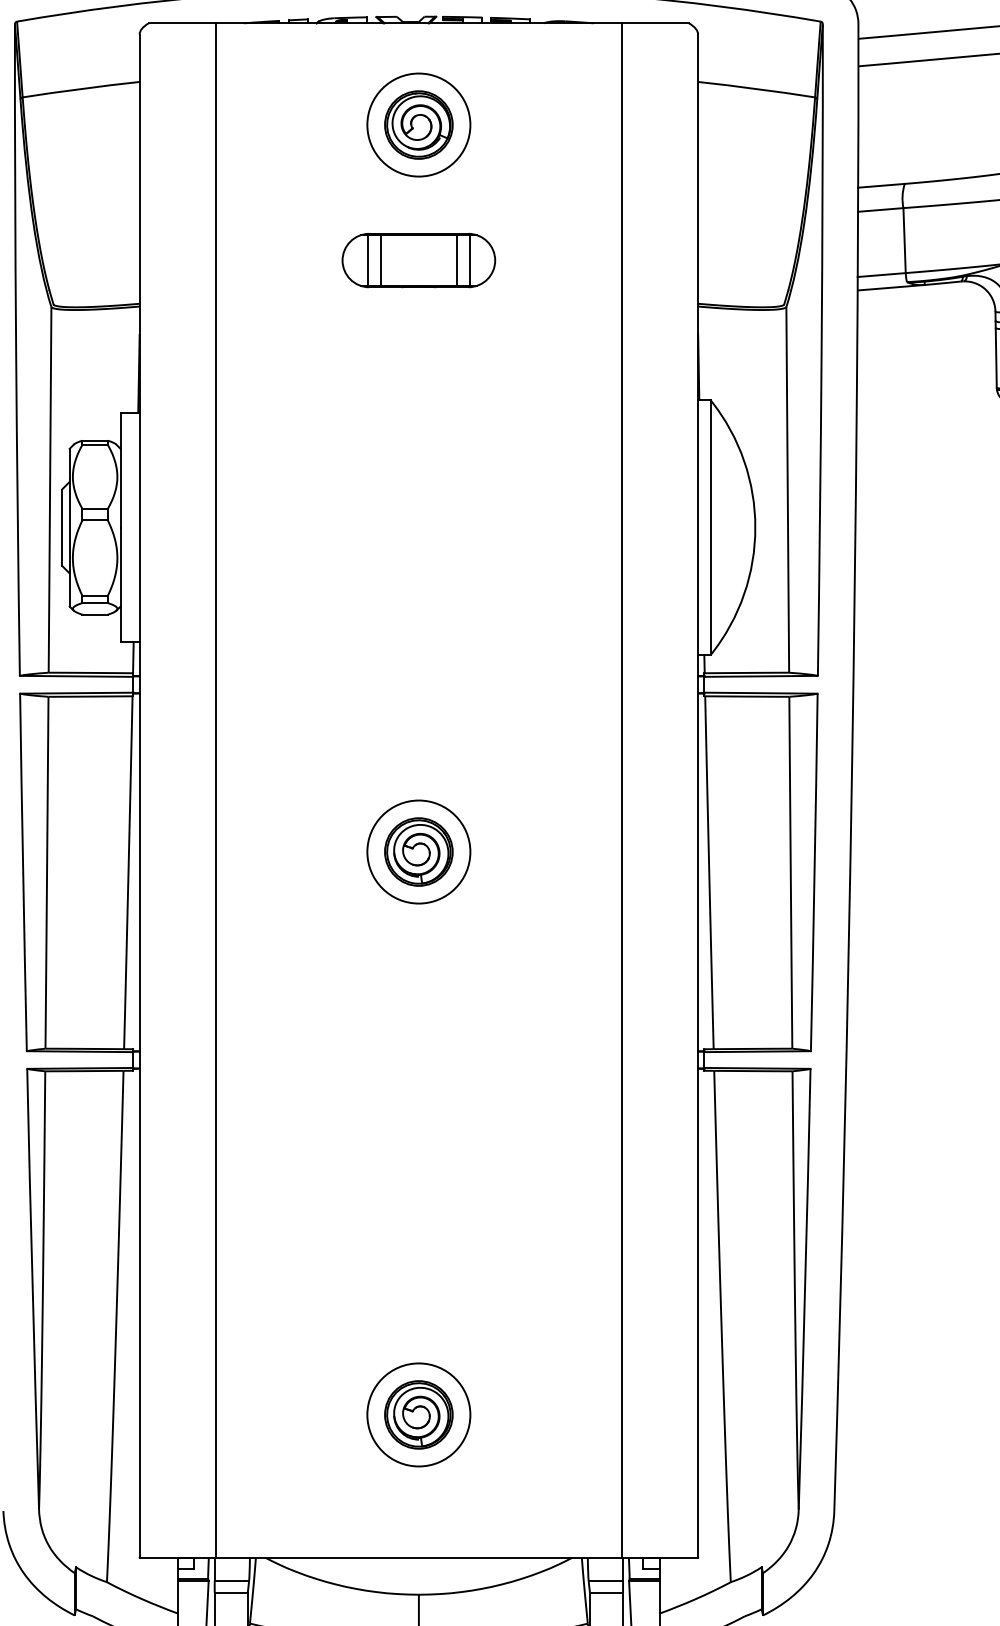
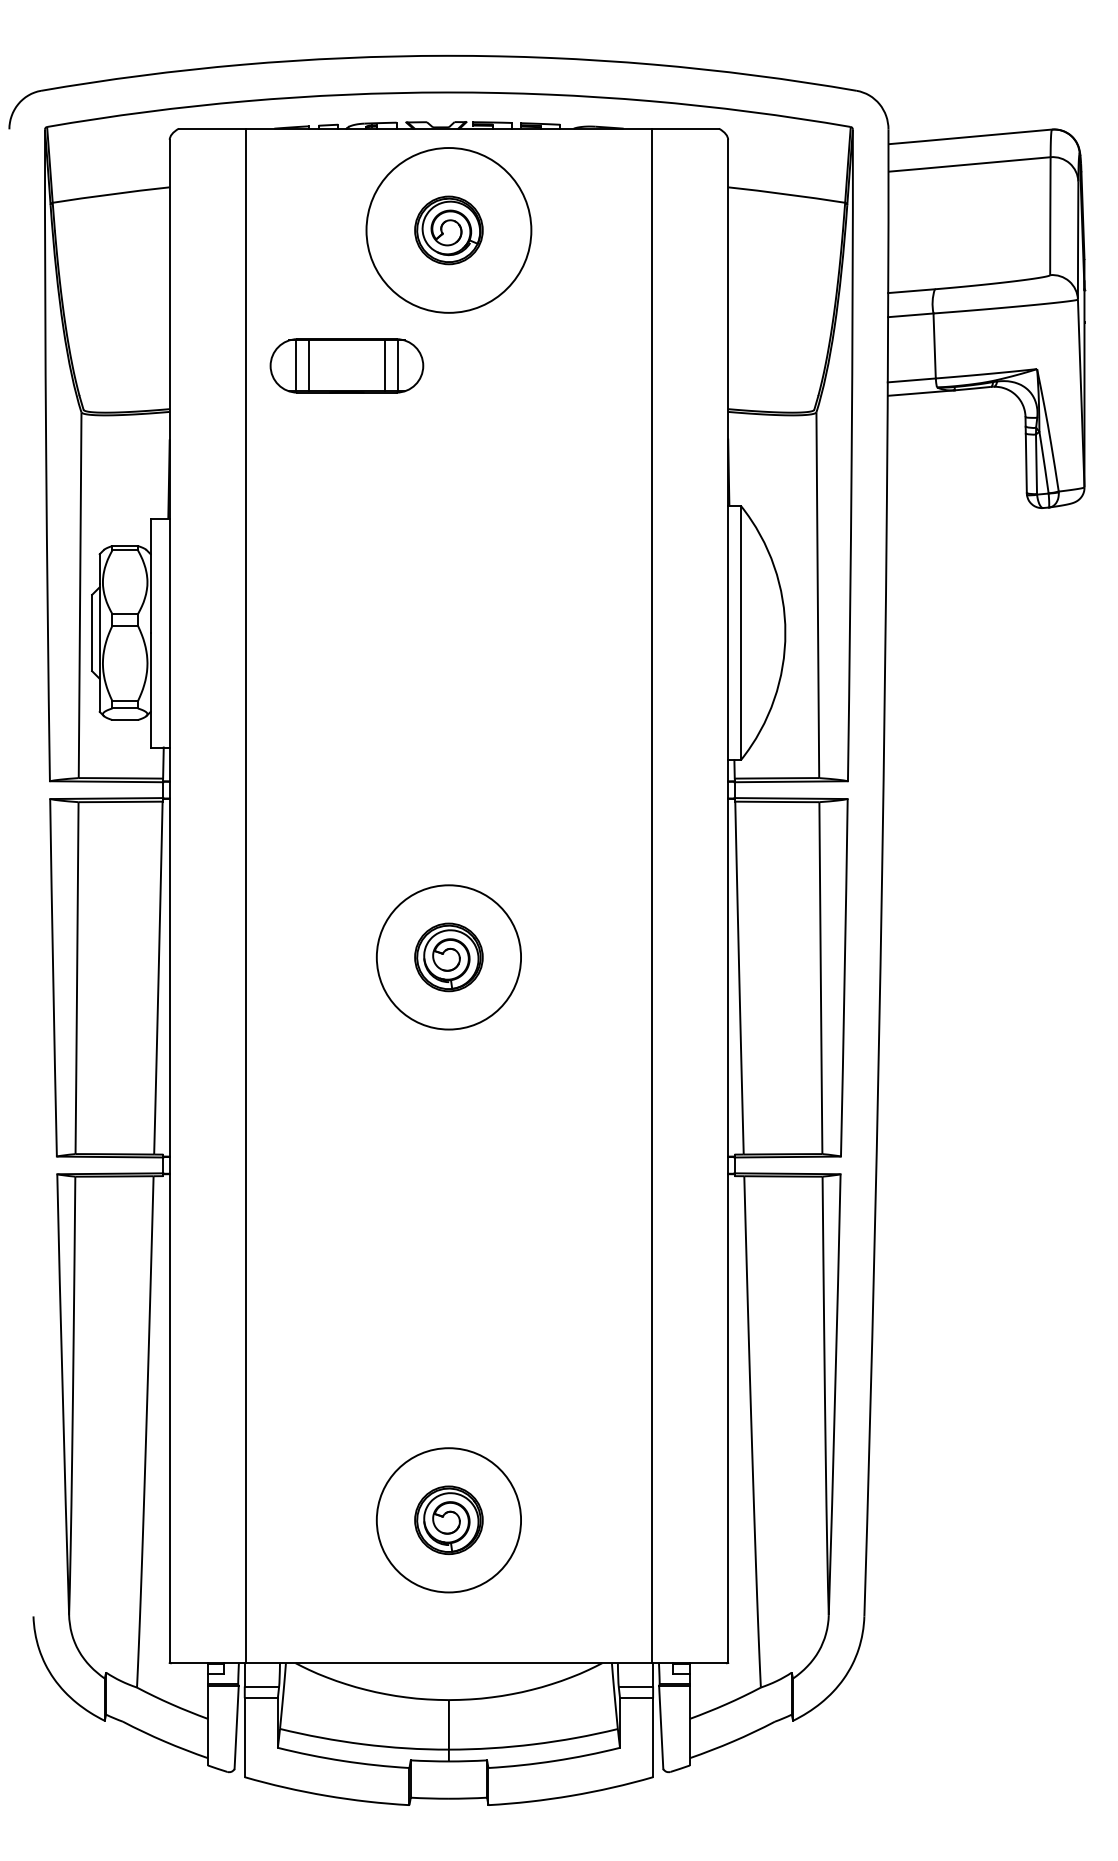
circle: (418, 124) -> (448, 229), size x1.6
part: (418, 260) -> (346, 365), moved
circle: (418, 851) -> (448, 956), size x1.4
circle: (418, 1414) -> (448, 1519), size x1.4

